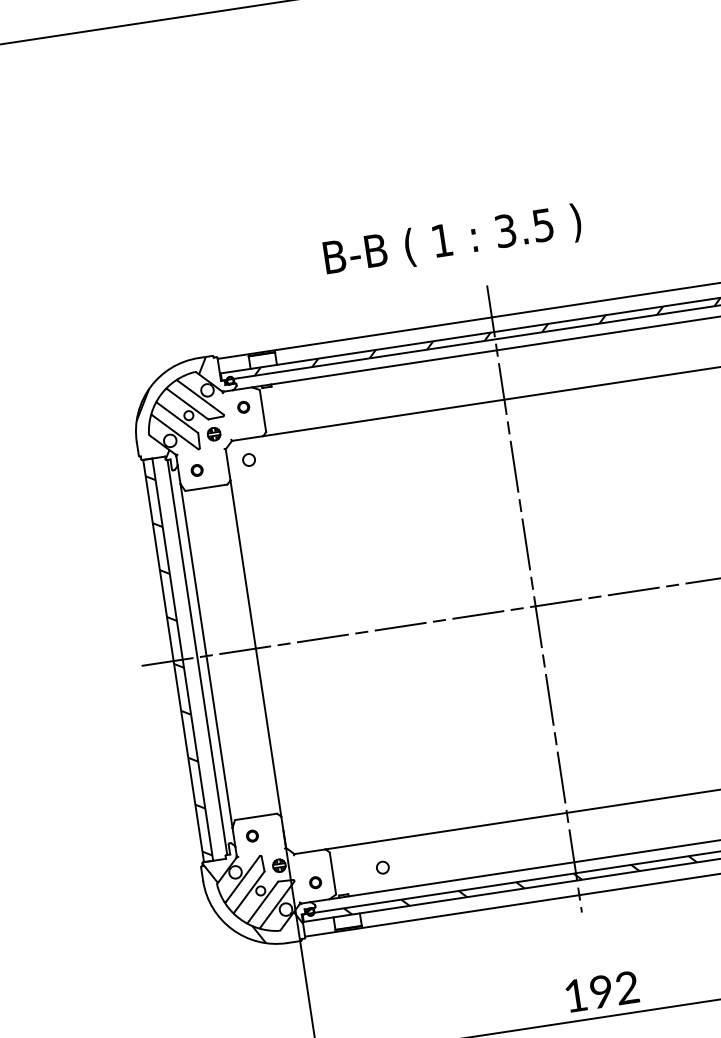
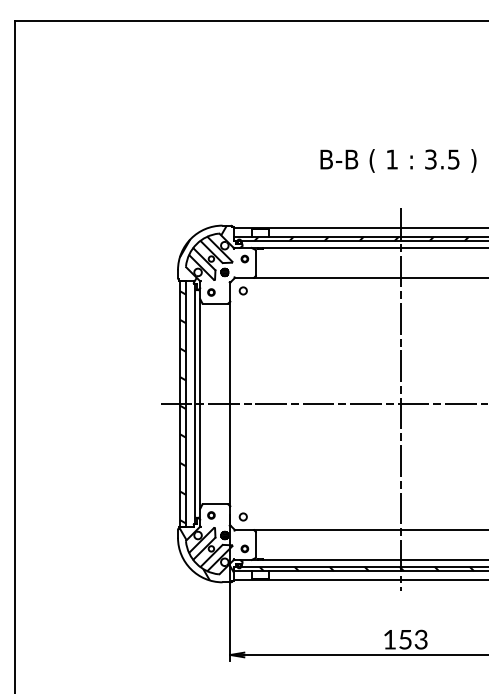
text: (452, 240) -> (398, 160), moved
circle: (381, 867) -> (242, 516), moved
text: (614, 989) -> (413, 639), 192 -> 153

